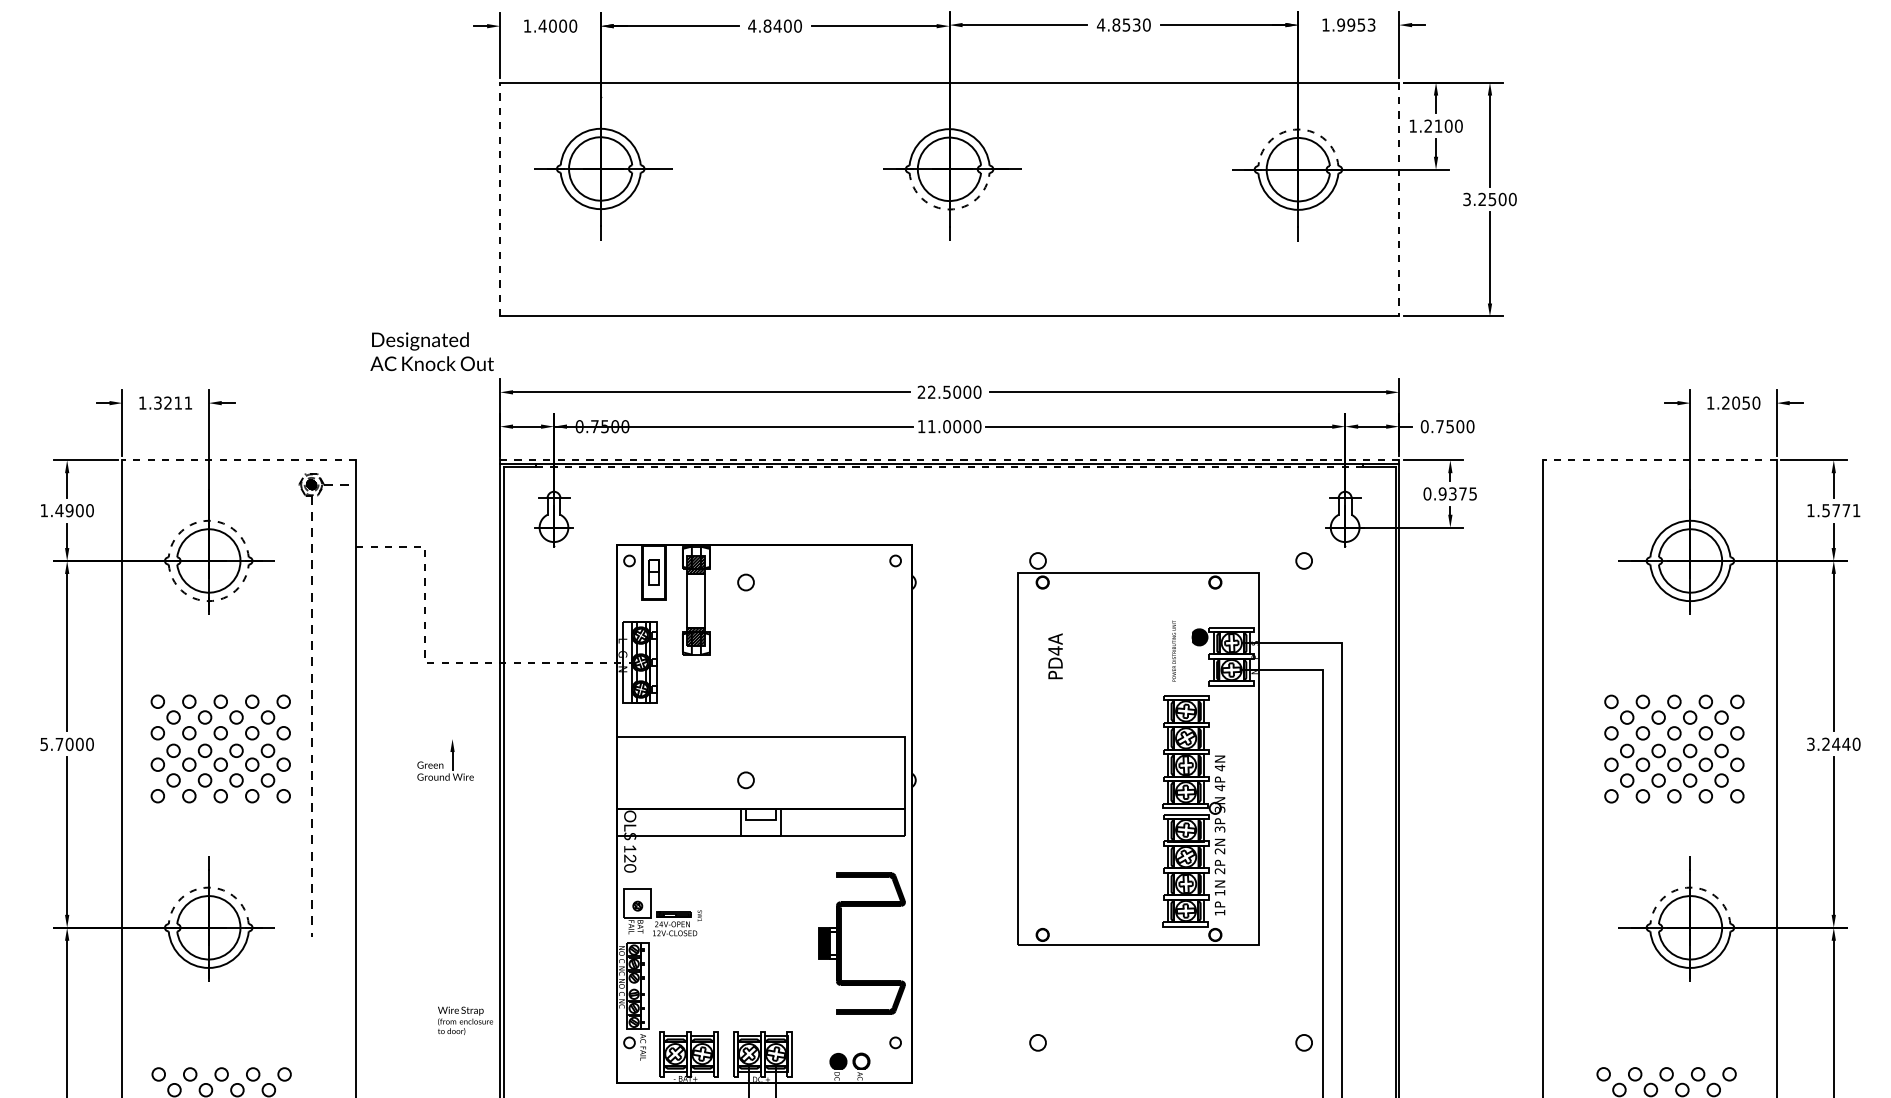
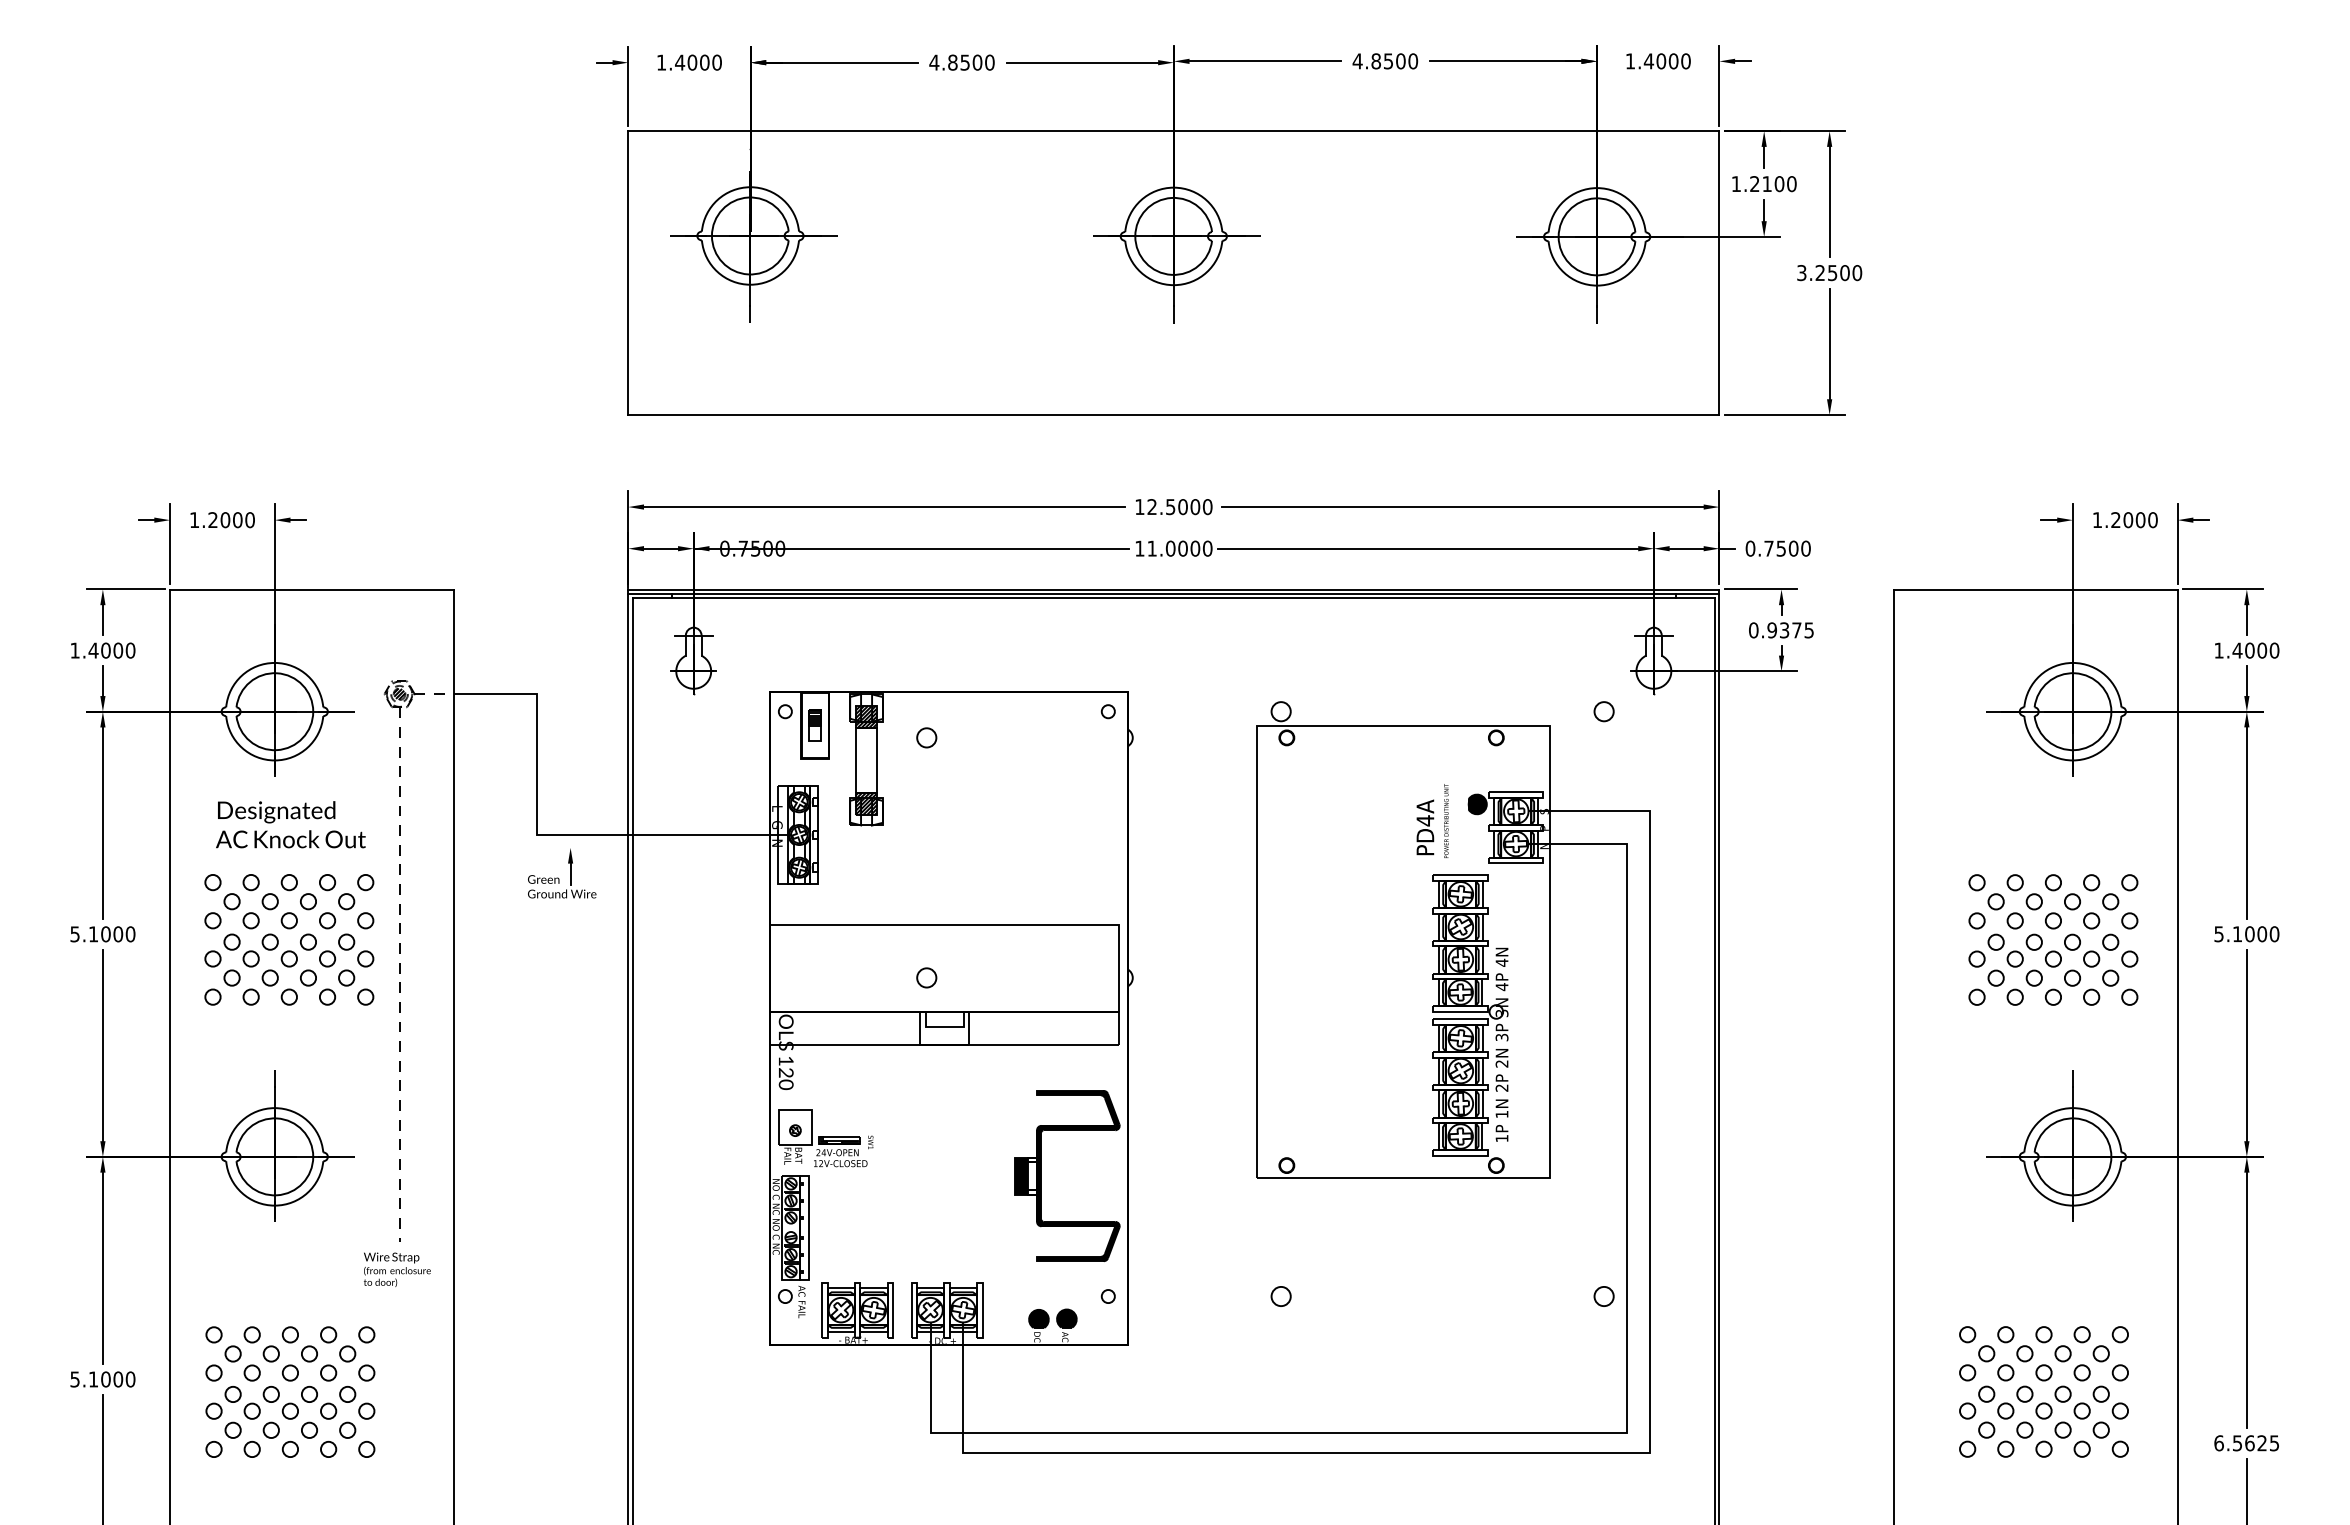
text: (1136, 25) -> (1400, 61), 4.8530 -> 4.8500
text: (1355, 25) -> (1666, 61), 1.9953 -> 1.4000
text: (777, 26) -> (965, 62), 4.8400 -> 4.8500
arc: (1298, 129) -> (1597, 188), dashed -> solid
line: (500, 199) -> (628, 273), dashed -> solid
line: (1399, 199) -> (1719, 273), dashed -> solid
arc: (949, 209) -> (1173, 285), dashed -> solid
text: (431, 351) -> (290, 824), moved
text: (921, 391) -> (1139, 506), 22.5000 -> 12.5000
text: (173, 403) -> (231, 520), 1.3211 -> 1.2000
text: (1746, 403) -> (2140, 520), 1.2050 -> 1.2000
line: (239, 460) -> (311, 589), dashed -> solid
line: (949, 460) -> (1173, 589), dashed -> solid
line: (1659, 460) -> (2035, 589), dashed -> solid
line: (949, 467) -> (1173, 598), dashed -> solid
text: (69, 510) -> (105, 650), 1.4900 -> 1.4000
text: (1840, 510) -> (2255, 650), 1.5771 -> 1.4000
arc: (208, 520) -> (274, 662), dashed -> solid
hatch: (653, 565) -> (814, 717), added
arc: (208, 601) -> (274, 760), dashed -> solid
text: (1055, 656) -> (1425, 827), moved
line: (436, 662) -> (551, 835), dashed -> solid
part: (312, 706) -> (400, 963), moved
text: (59, 744) -> (93, 934), 5.7000 -> 5.1000
text: (1828, 744) -> (2240, 934), 3.2440 -> 5.1000
part: (445, 760) -> (562, 873), moved
arc: (208, 887) -> (274, 1108), dashed -> solid
arc: (1690, 887) -> (2072, 1108), dashed -> solid
text: (465, 1020) -> (397, 1269), moved
fill: (861, 1061) -> (1066, 1319), added

